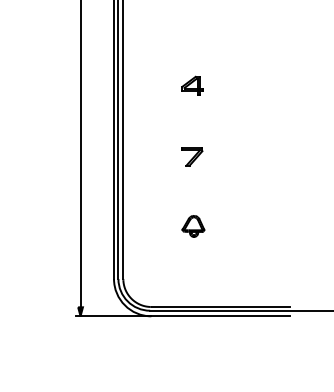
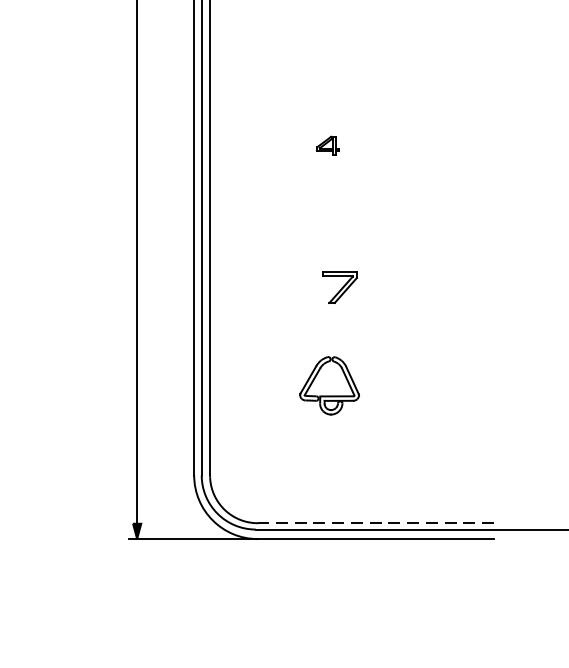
part: (192, 85) -> (327, 145), size x0.6
part: (192, 156) -> (339, 287), moved
part: (193, 226) -> (329, 385), size x1.6
line: (220, 306) -> (375, 522), solid -> dashed

